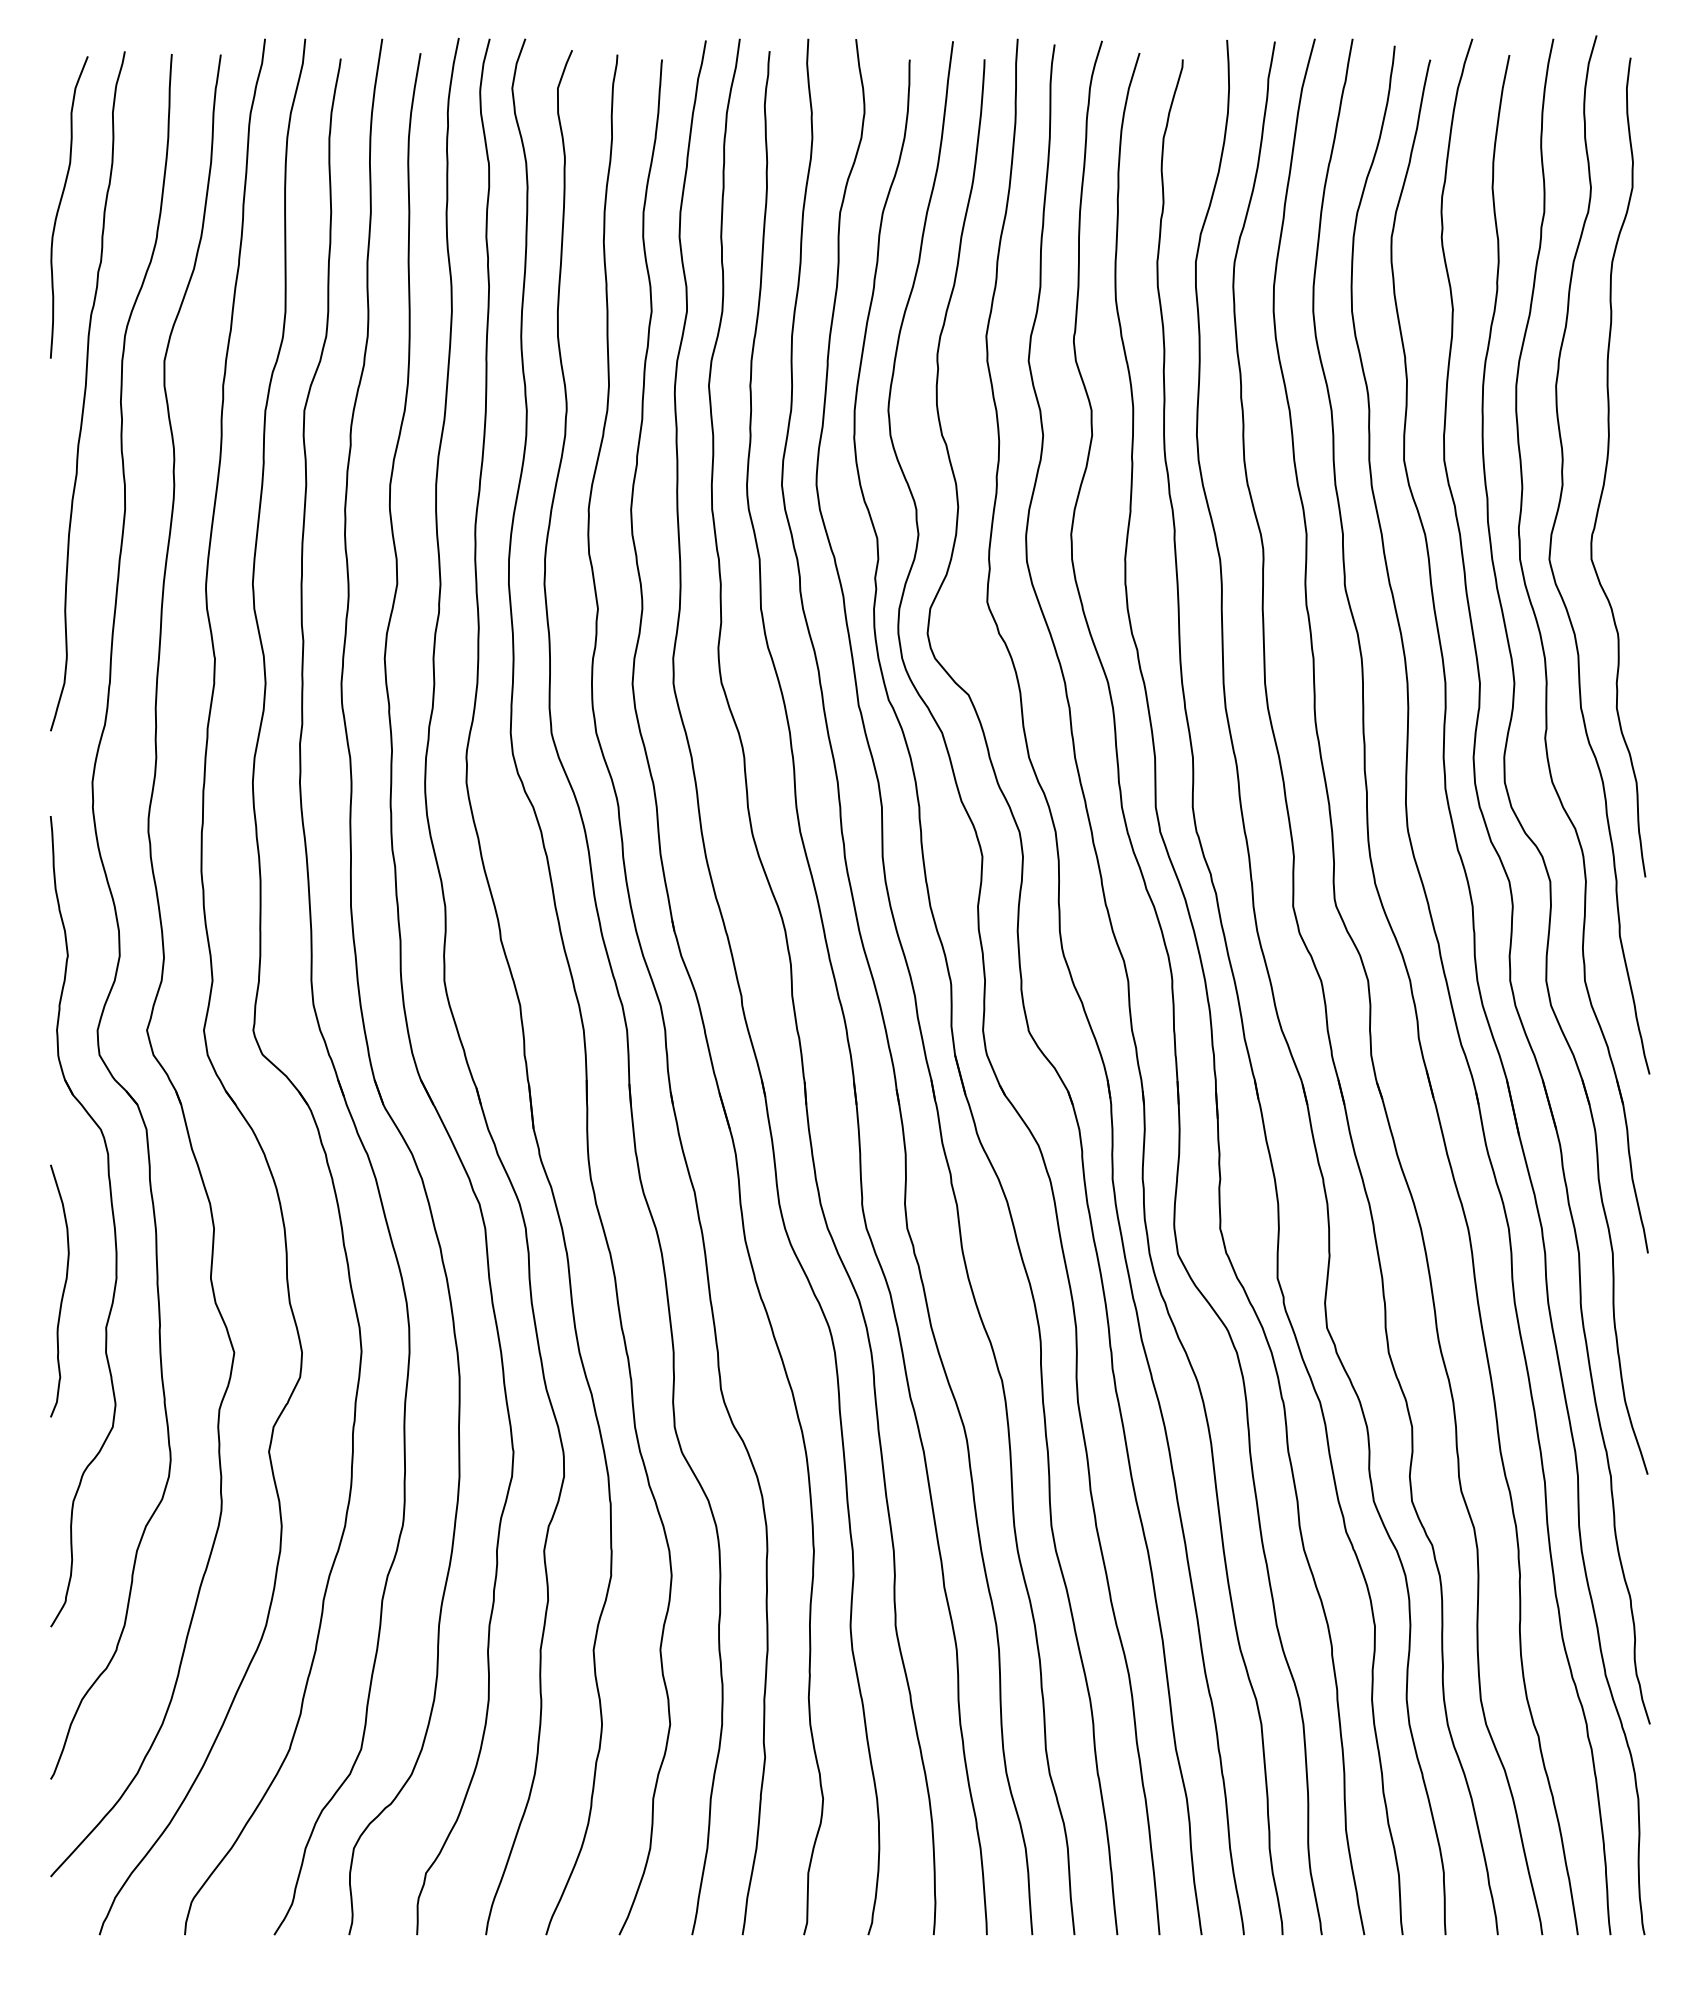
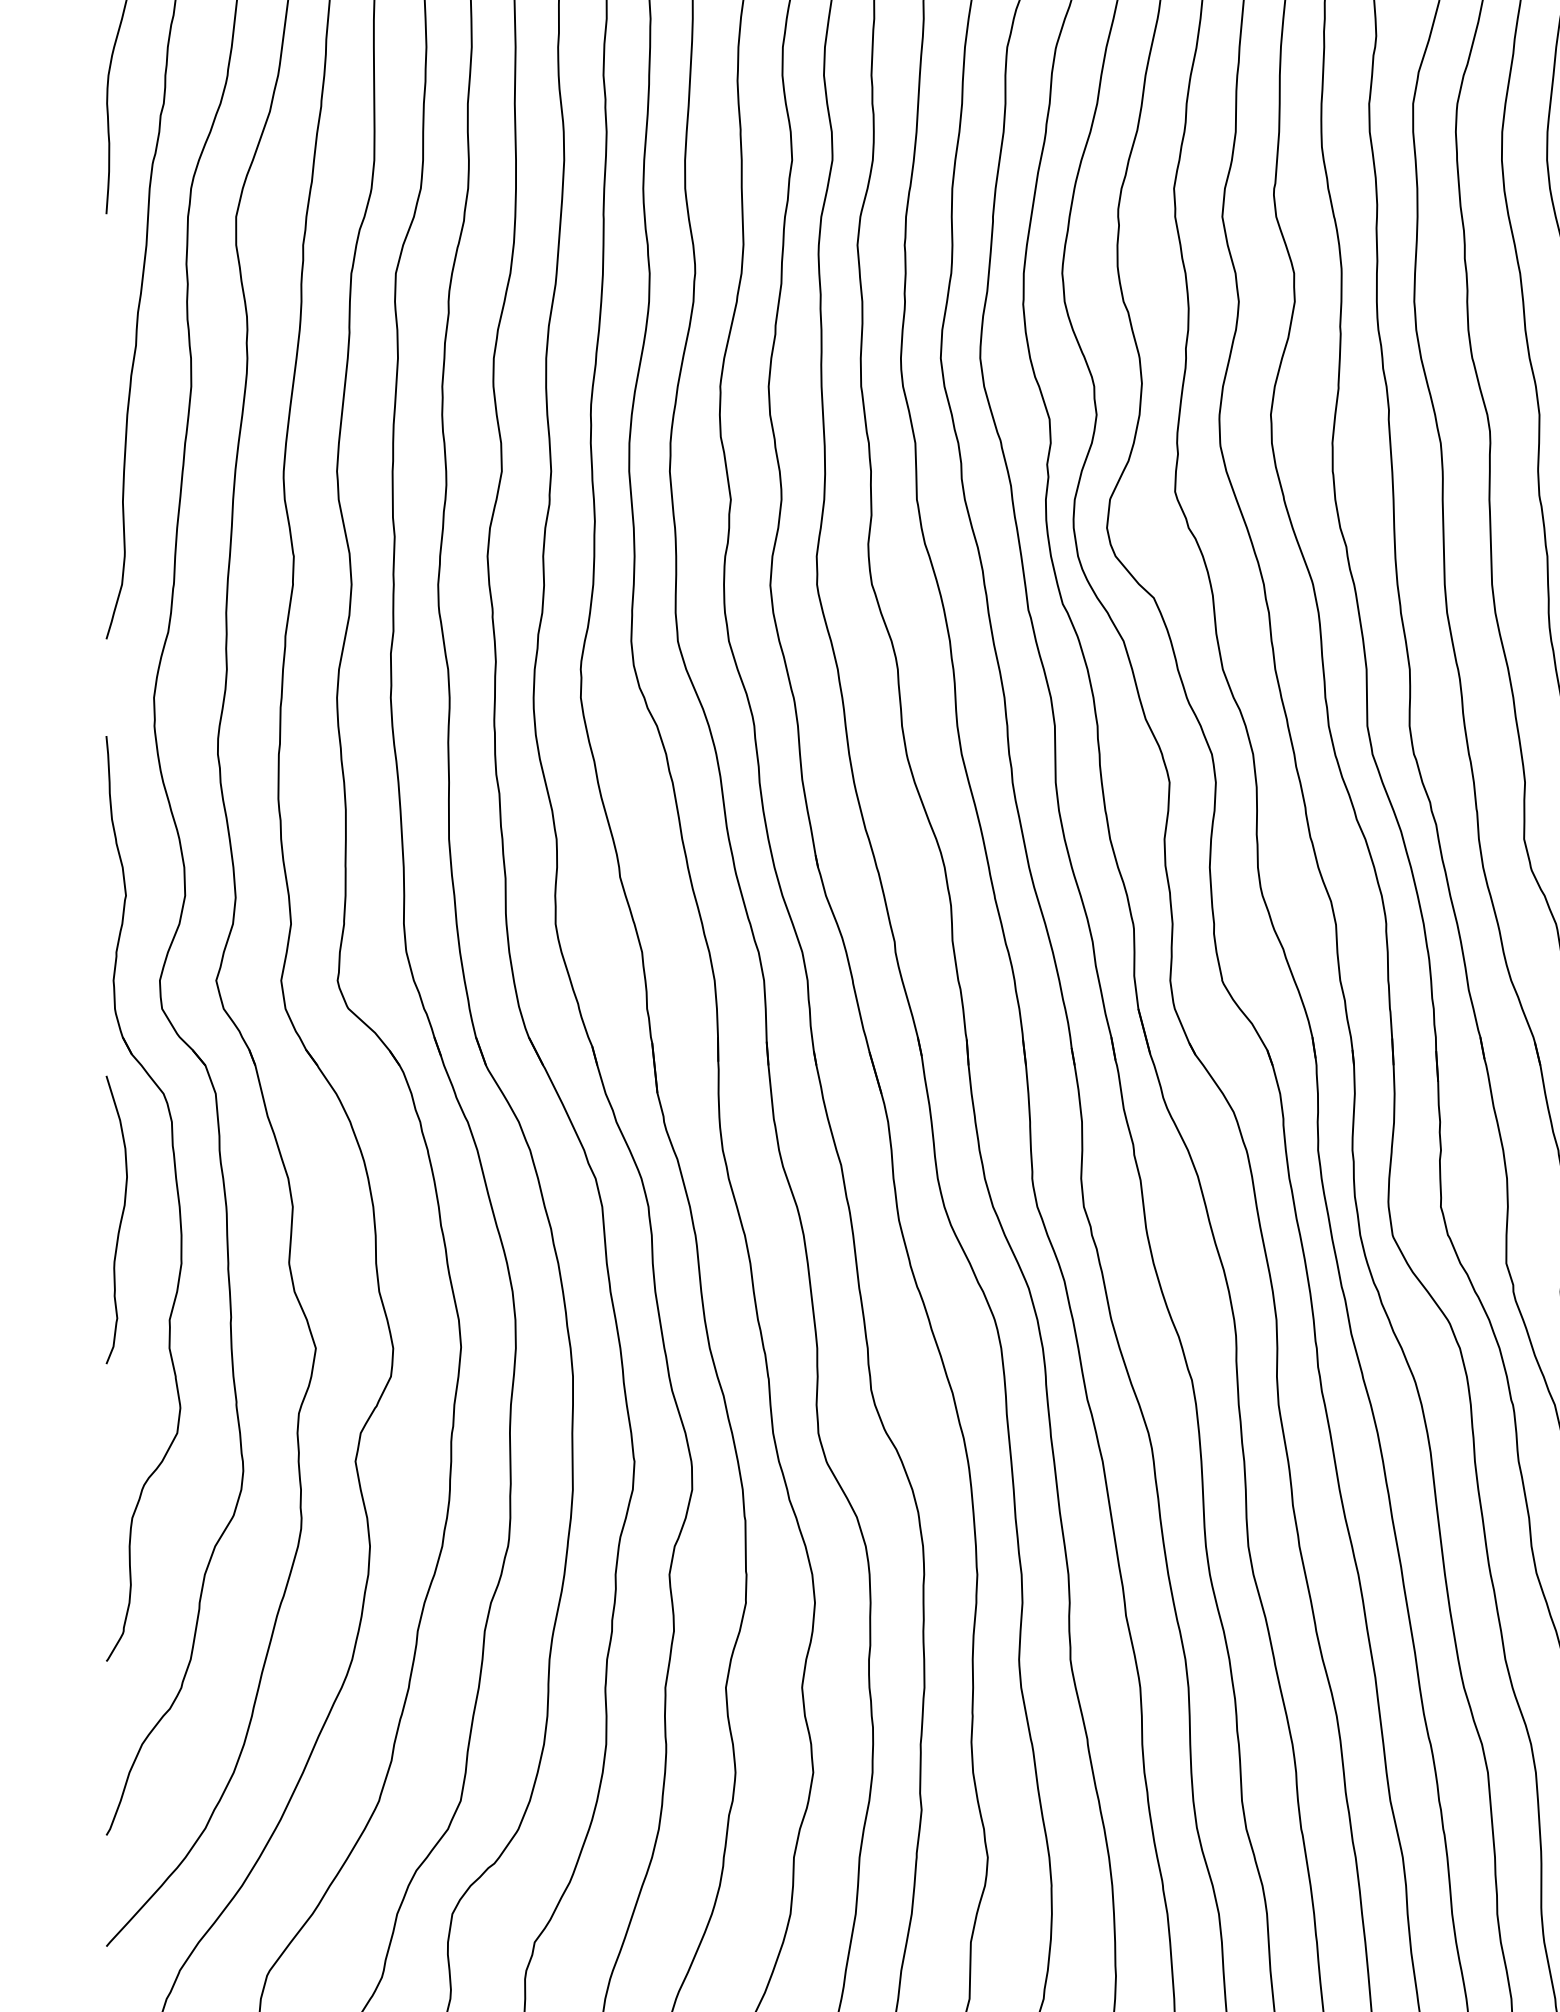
curve: (62, 1291) -> (119, 1220), moved

